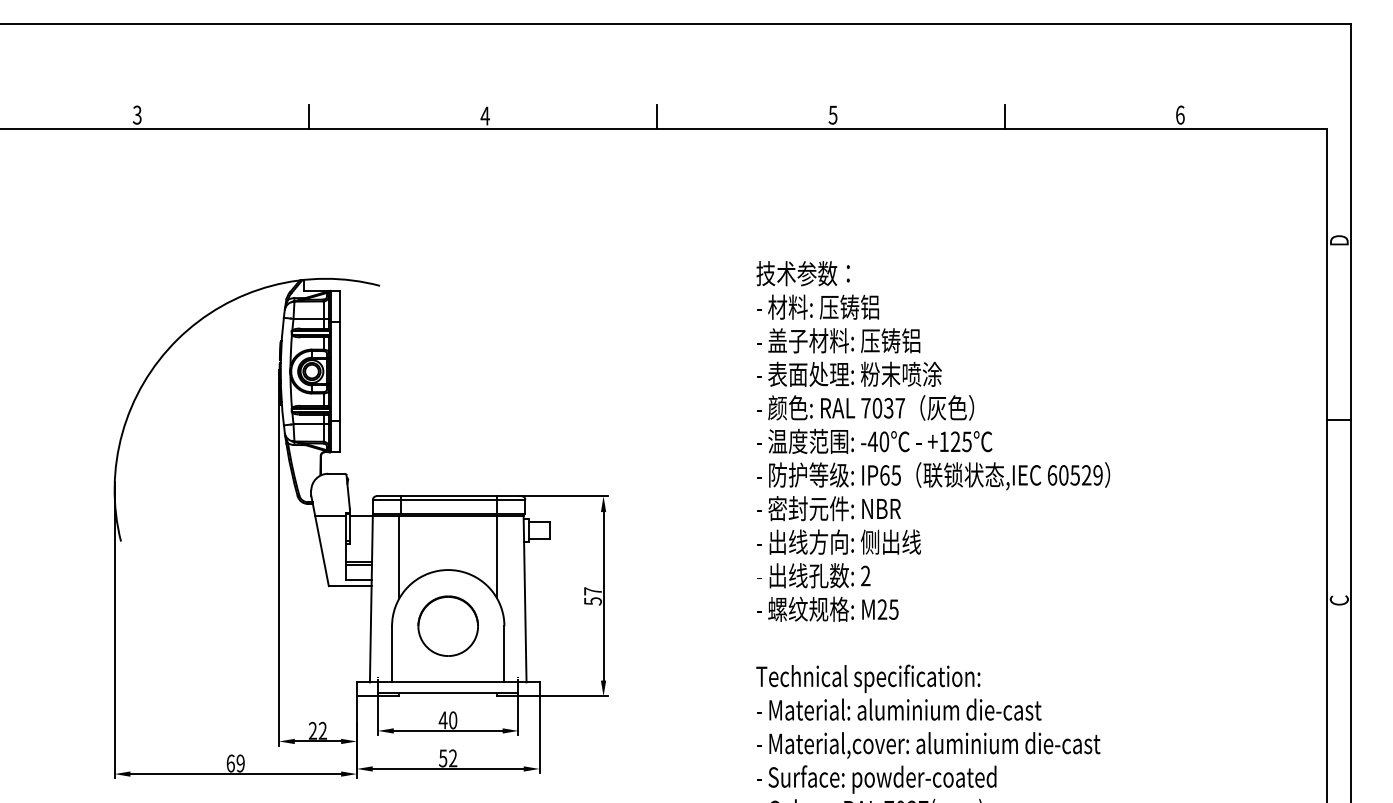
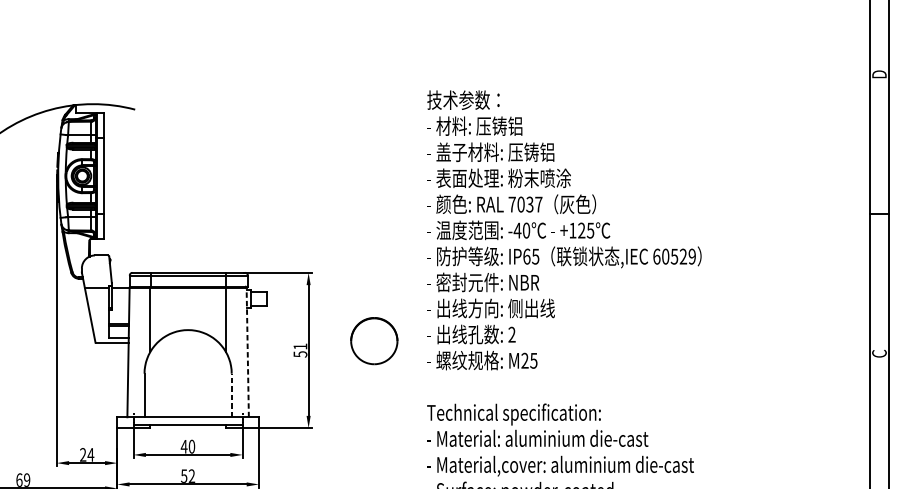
text: (592, 591) -> (300, 346), 57 -> 51
line: (525, 598) -> (248, 352), solid -> dashed
part: (447, 625) -> (373, 340), moved
line: (504, 653) -> (231, 394), solid -> dashed
text: (322, 730) -> (90, 454), 22 -> 24

